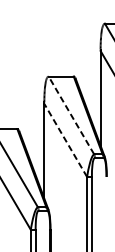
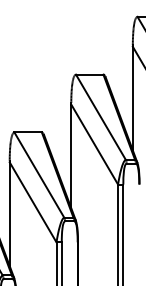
line: (71, 114) -> (100, 116), dashed -> solid
line: (65, 140) -> (94, 144), dashed -> solid

